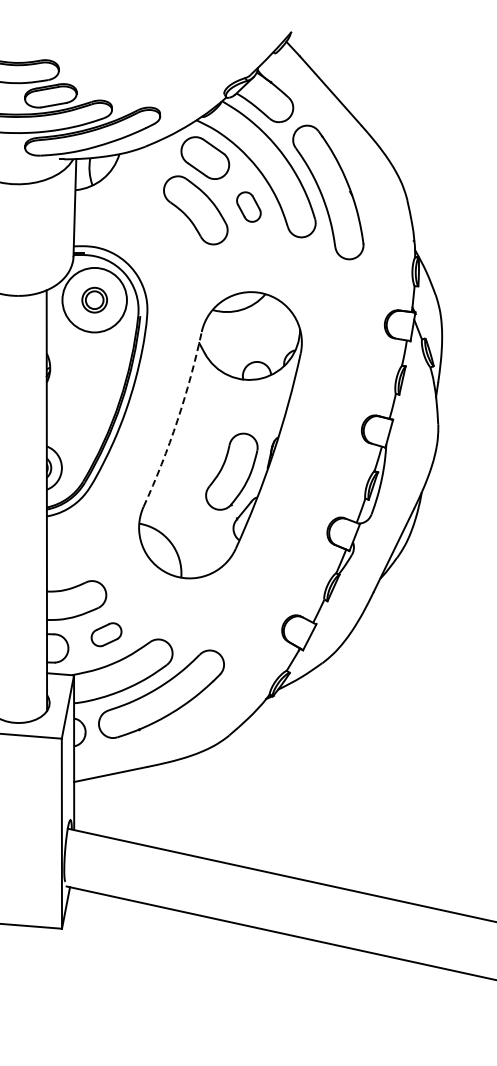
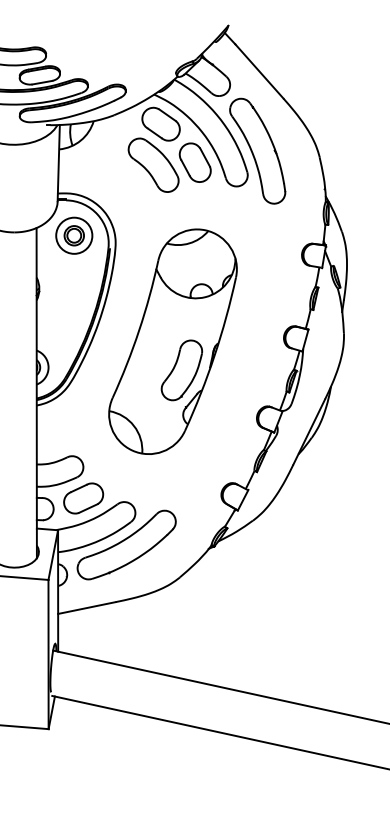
part: (248, 206) -> (195, 162), size x1.67
circle: (94, 300) -> (74, 236), size x0.71
arc: (177, 420) -> (139, 330), dashed -> solid
part: (106, 634) -> (83, 498), size x1.67

